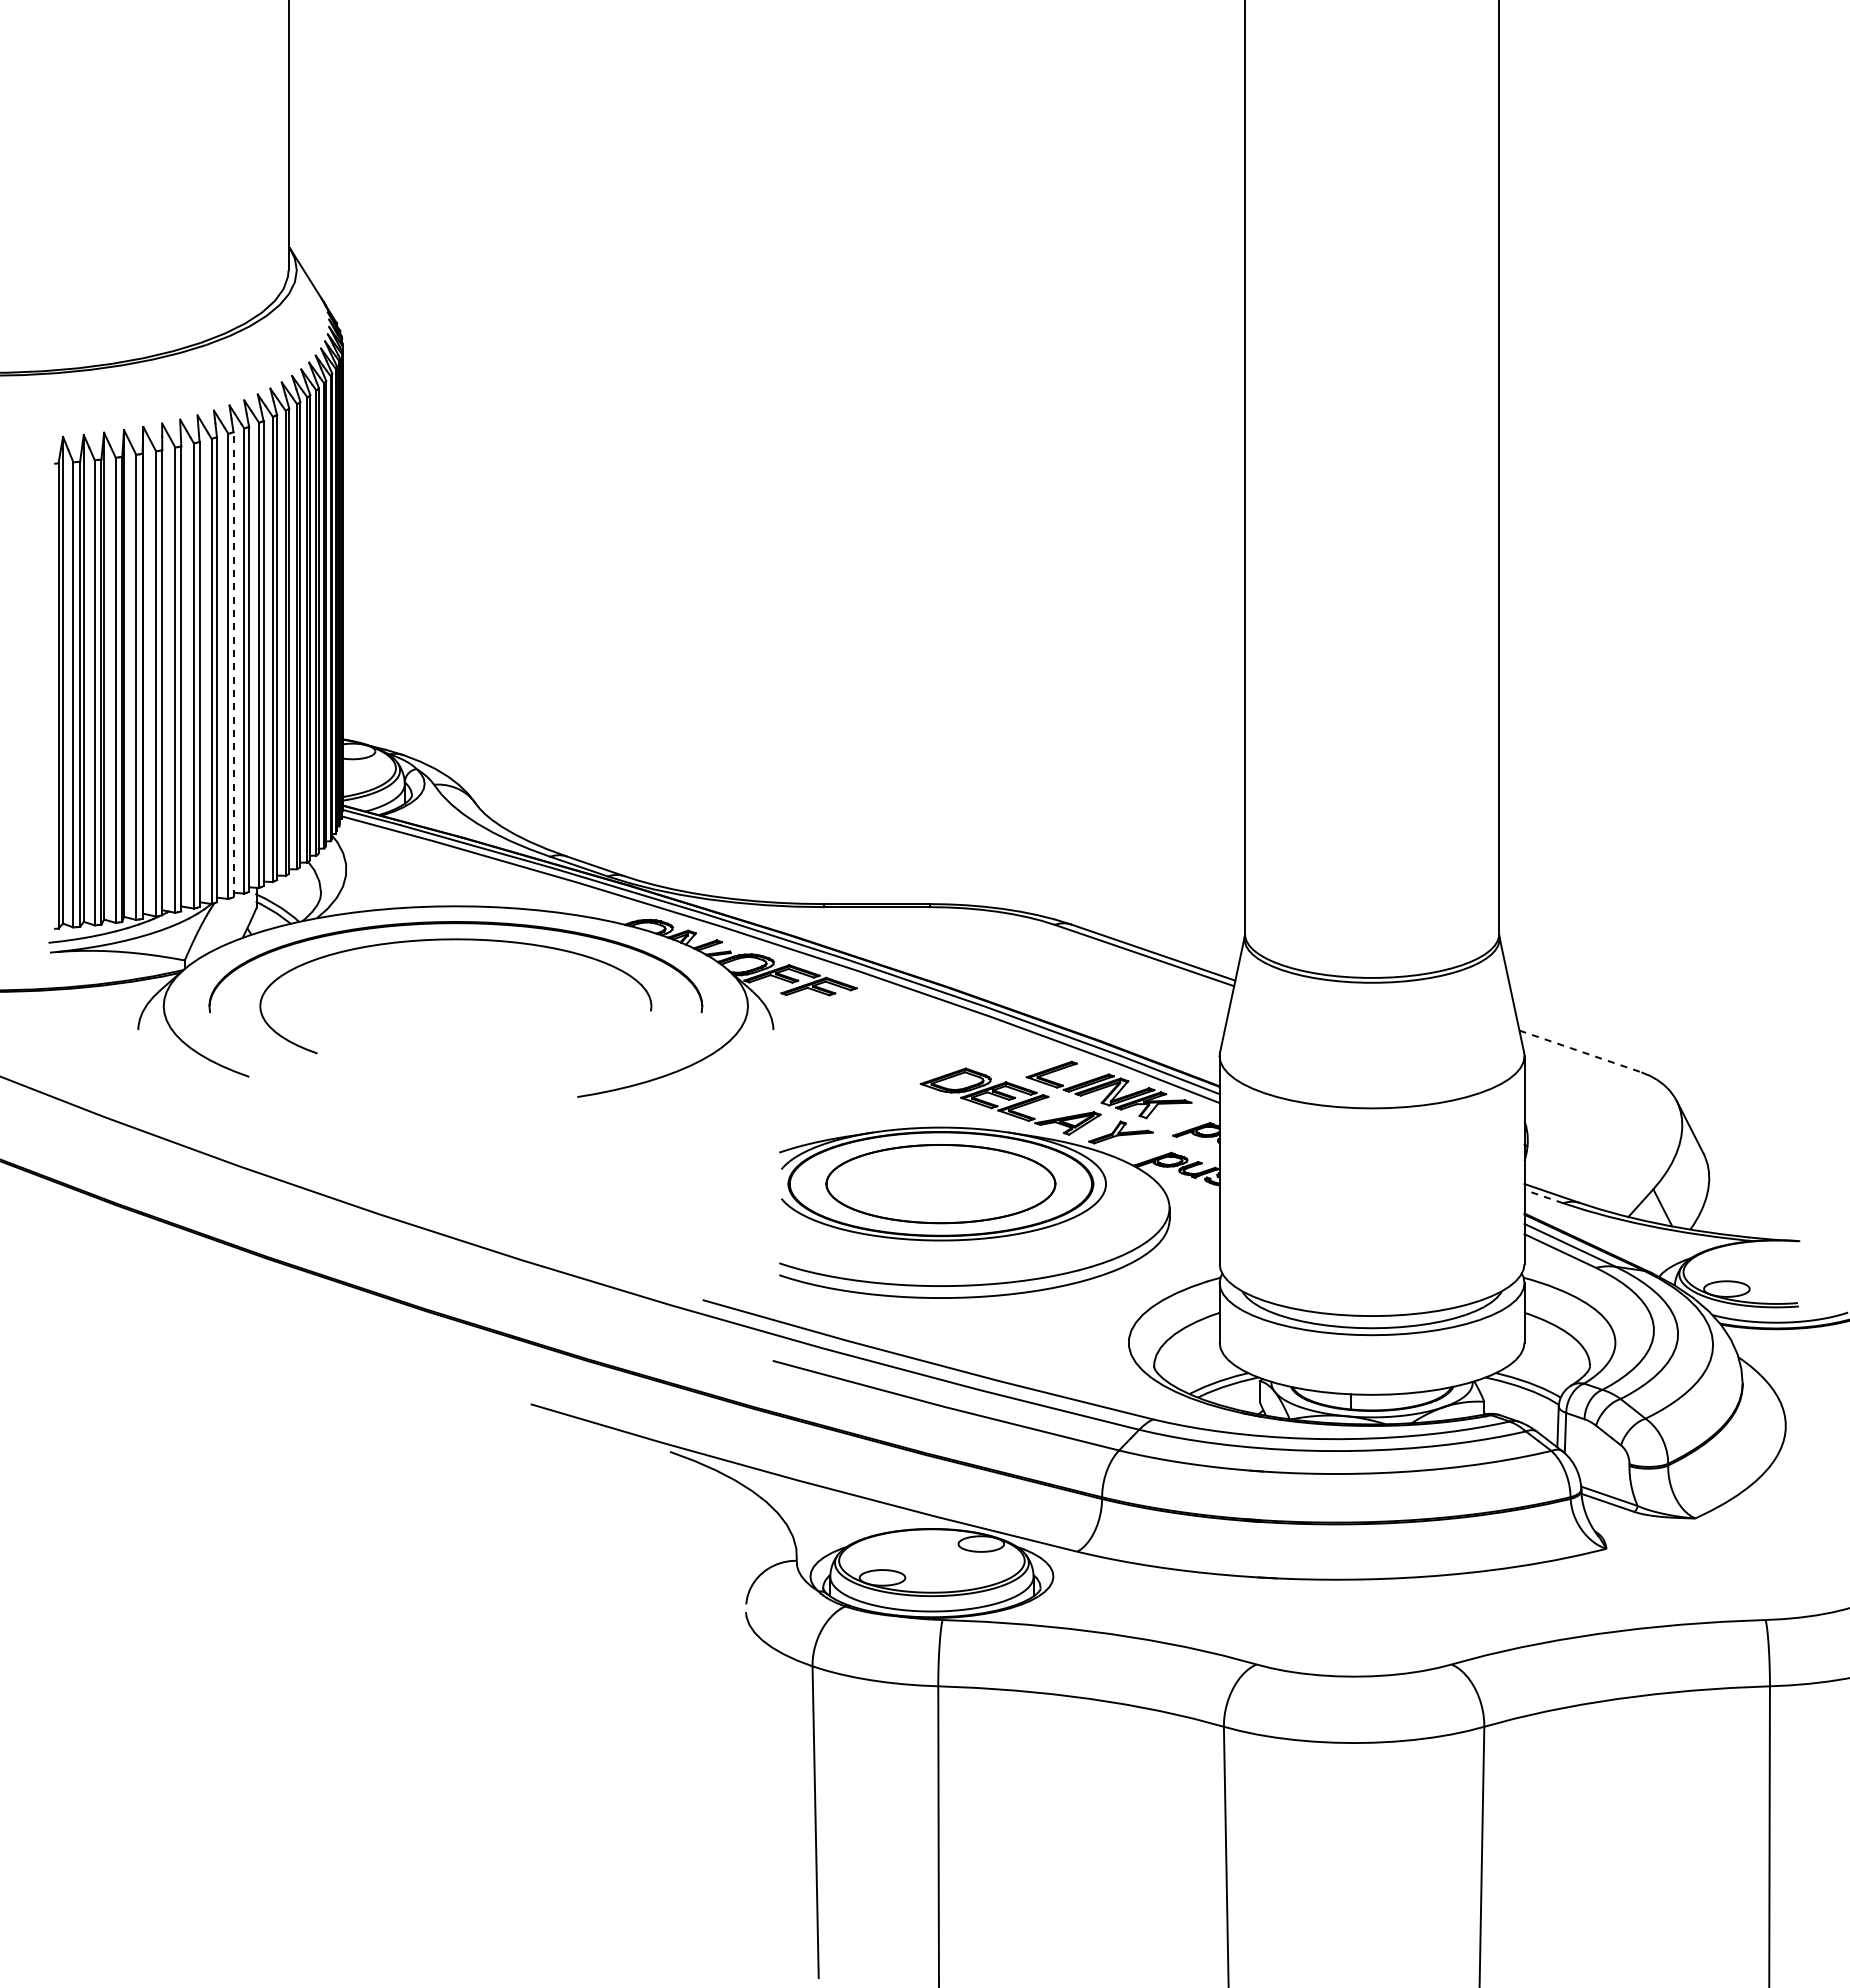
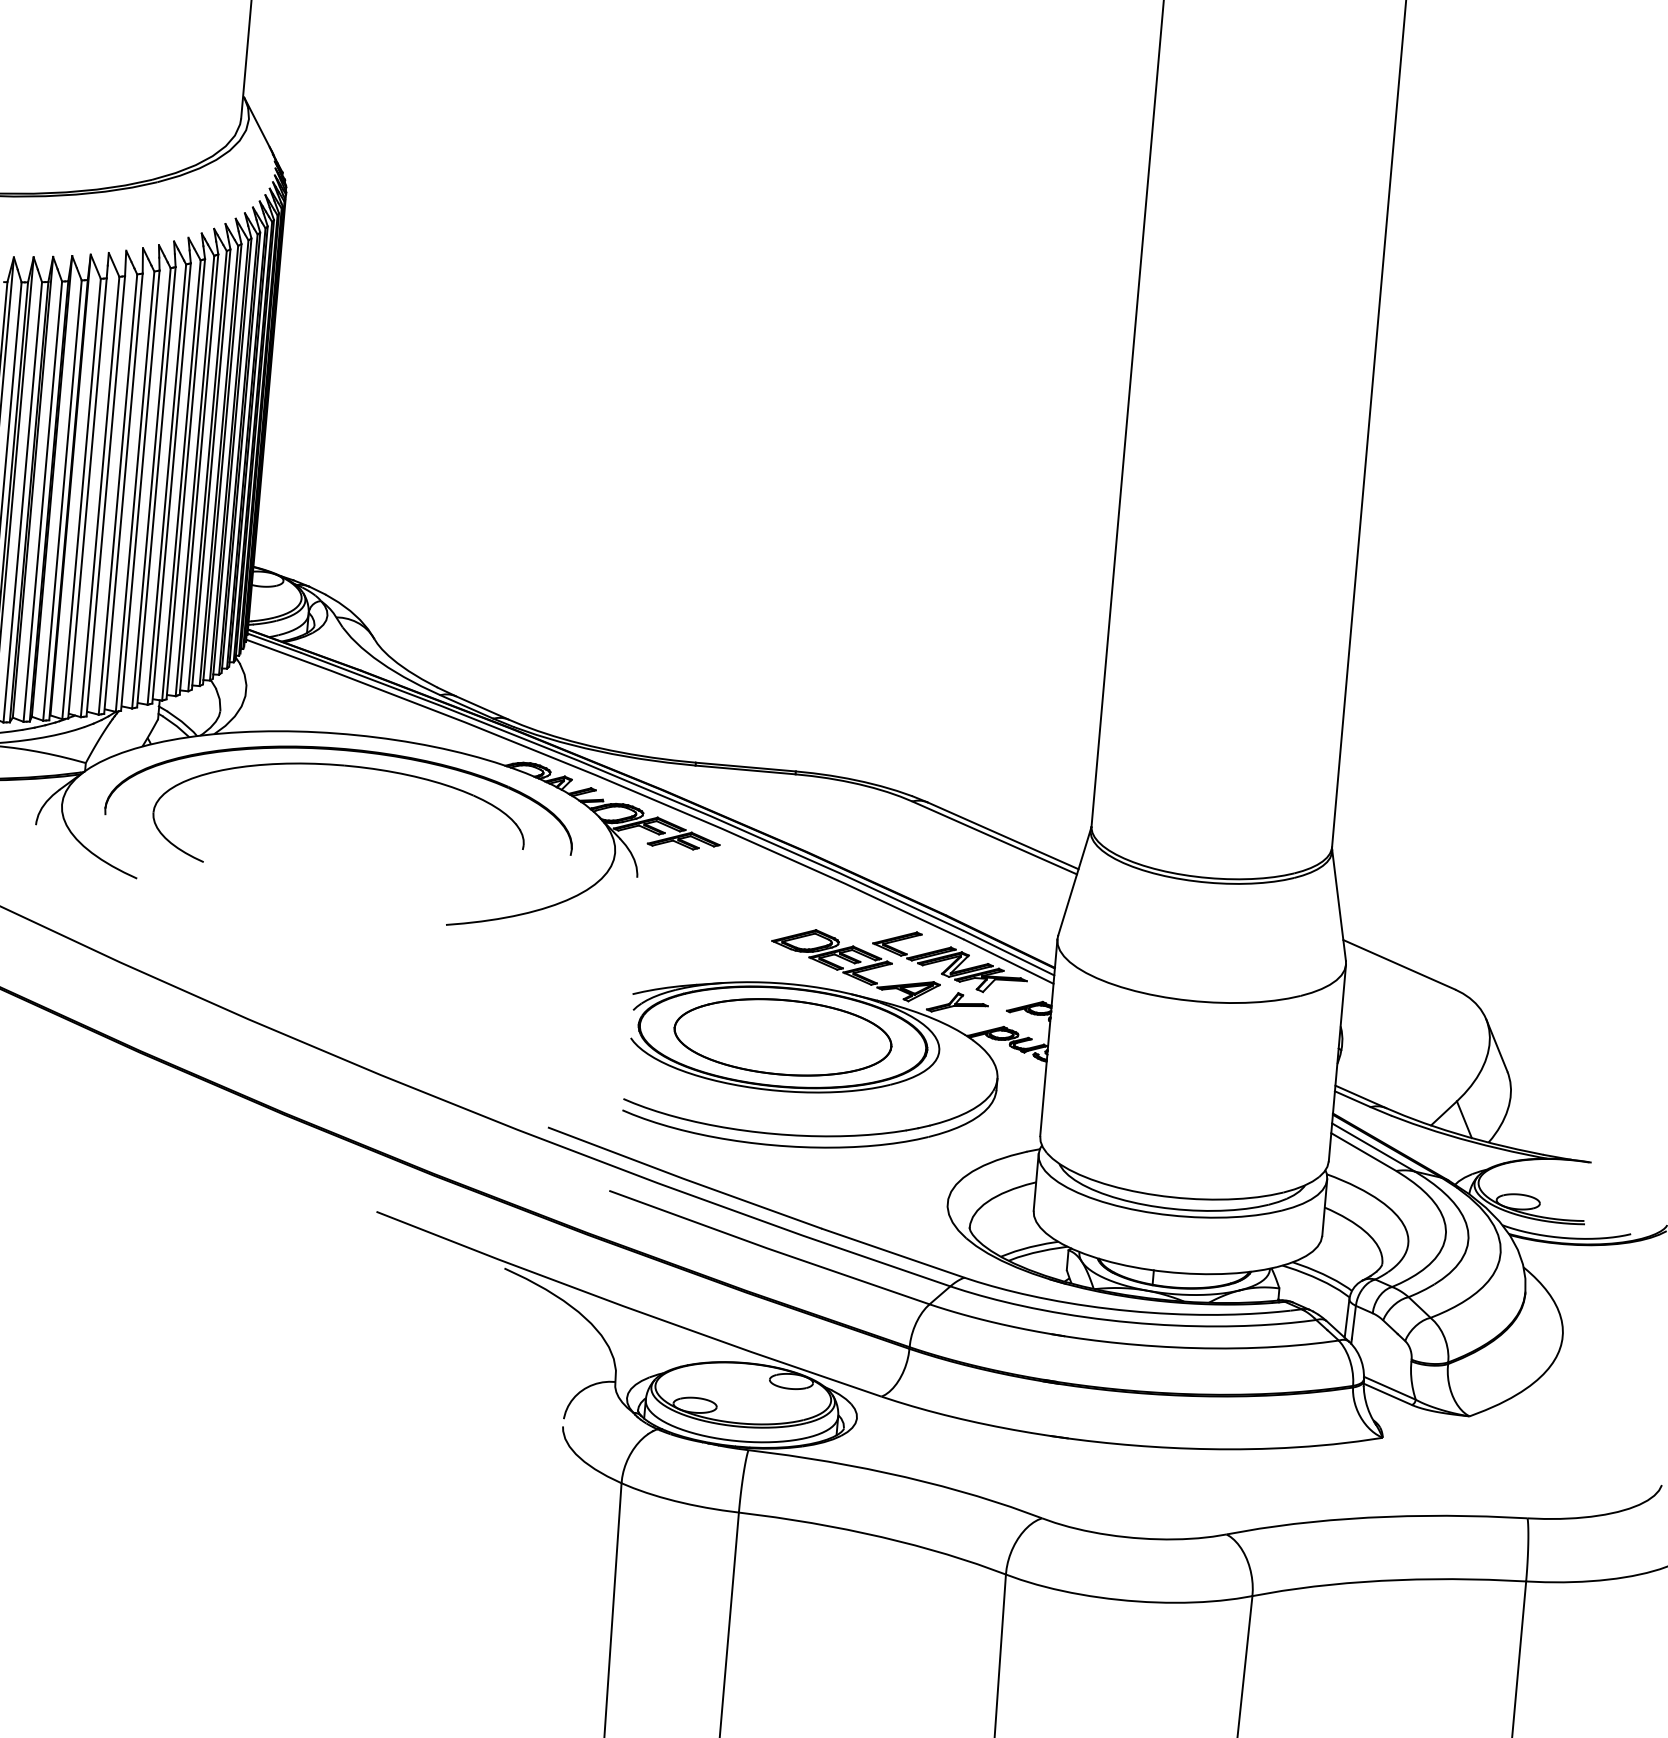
line: (233, 664) -> (156, 486), dashed -> solid
line: (1580, 1051) -> (1399, 964), dashed -> solid
line: (1543, 1196) -> (1352, 1099), dashed -> solid

